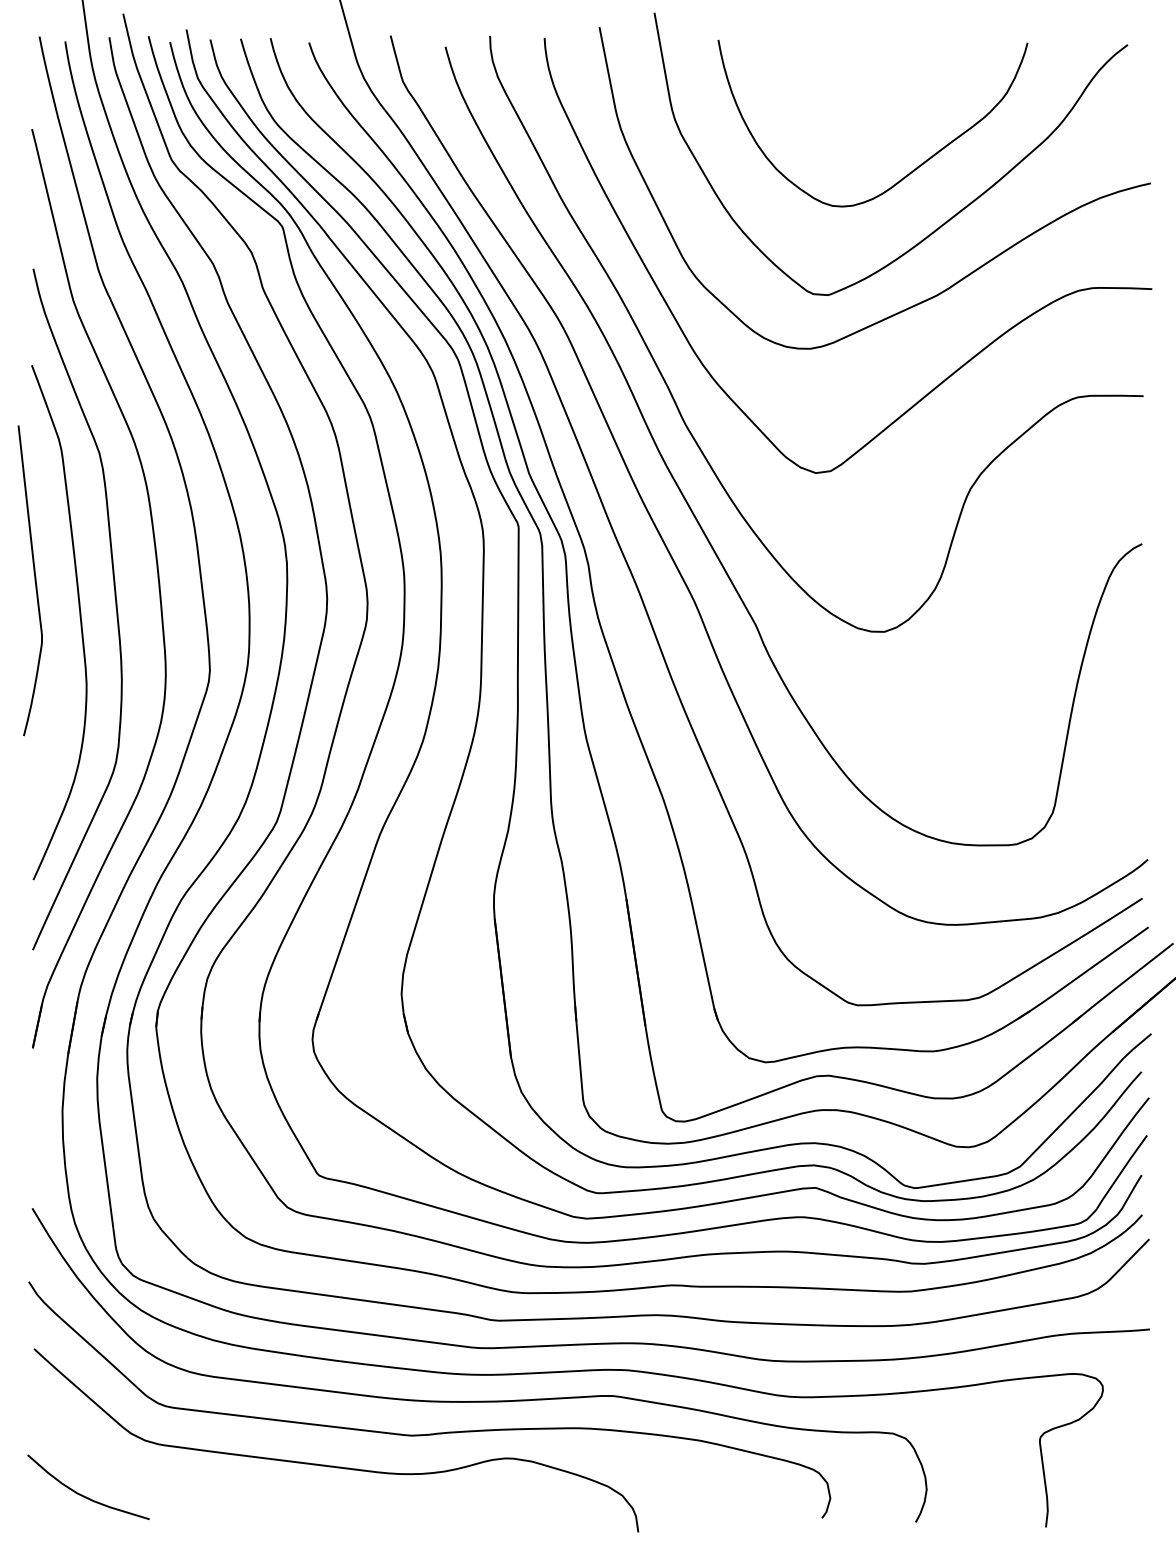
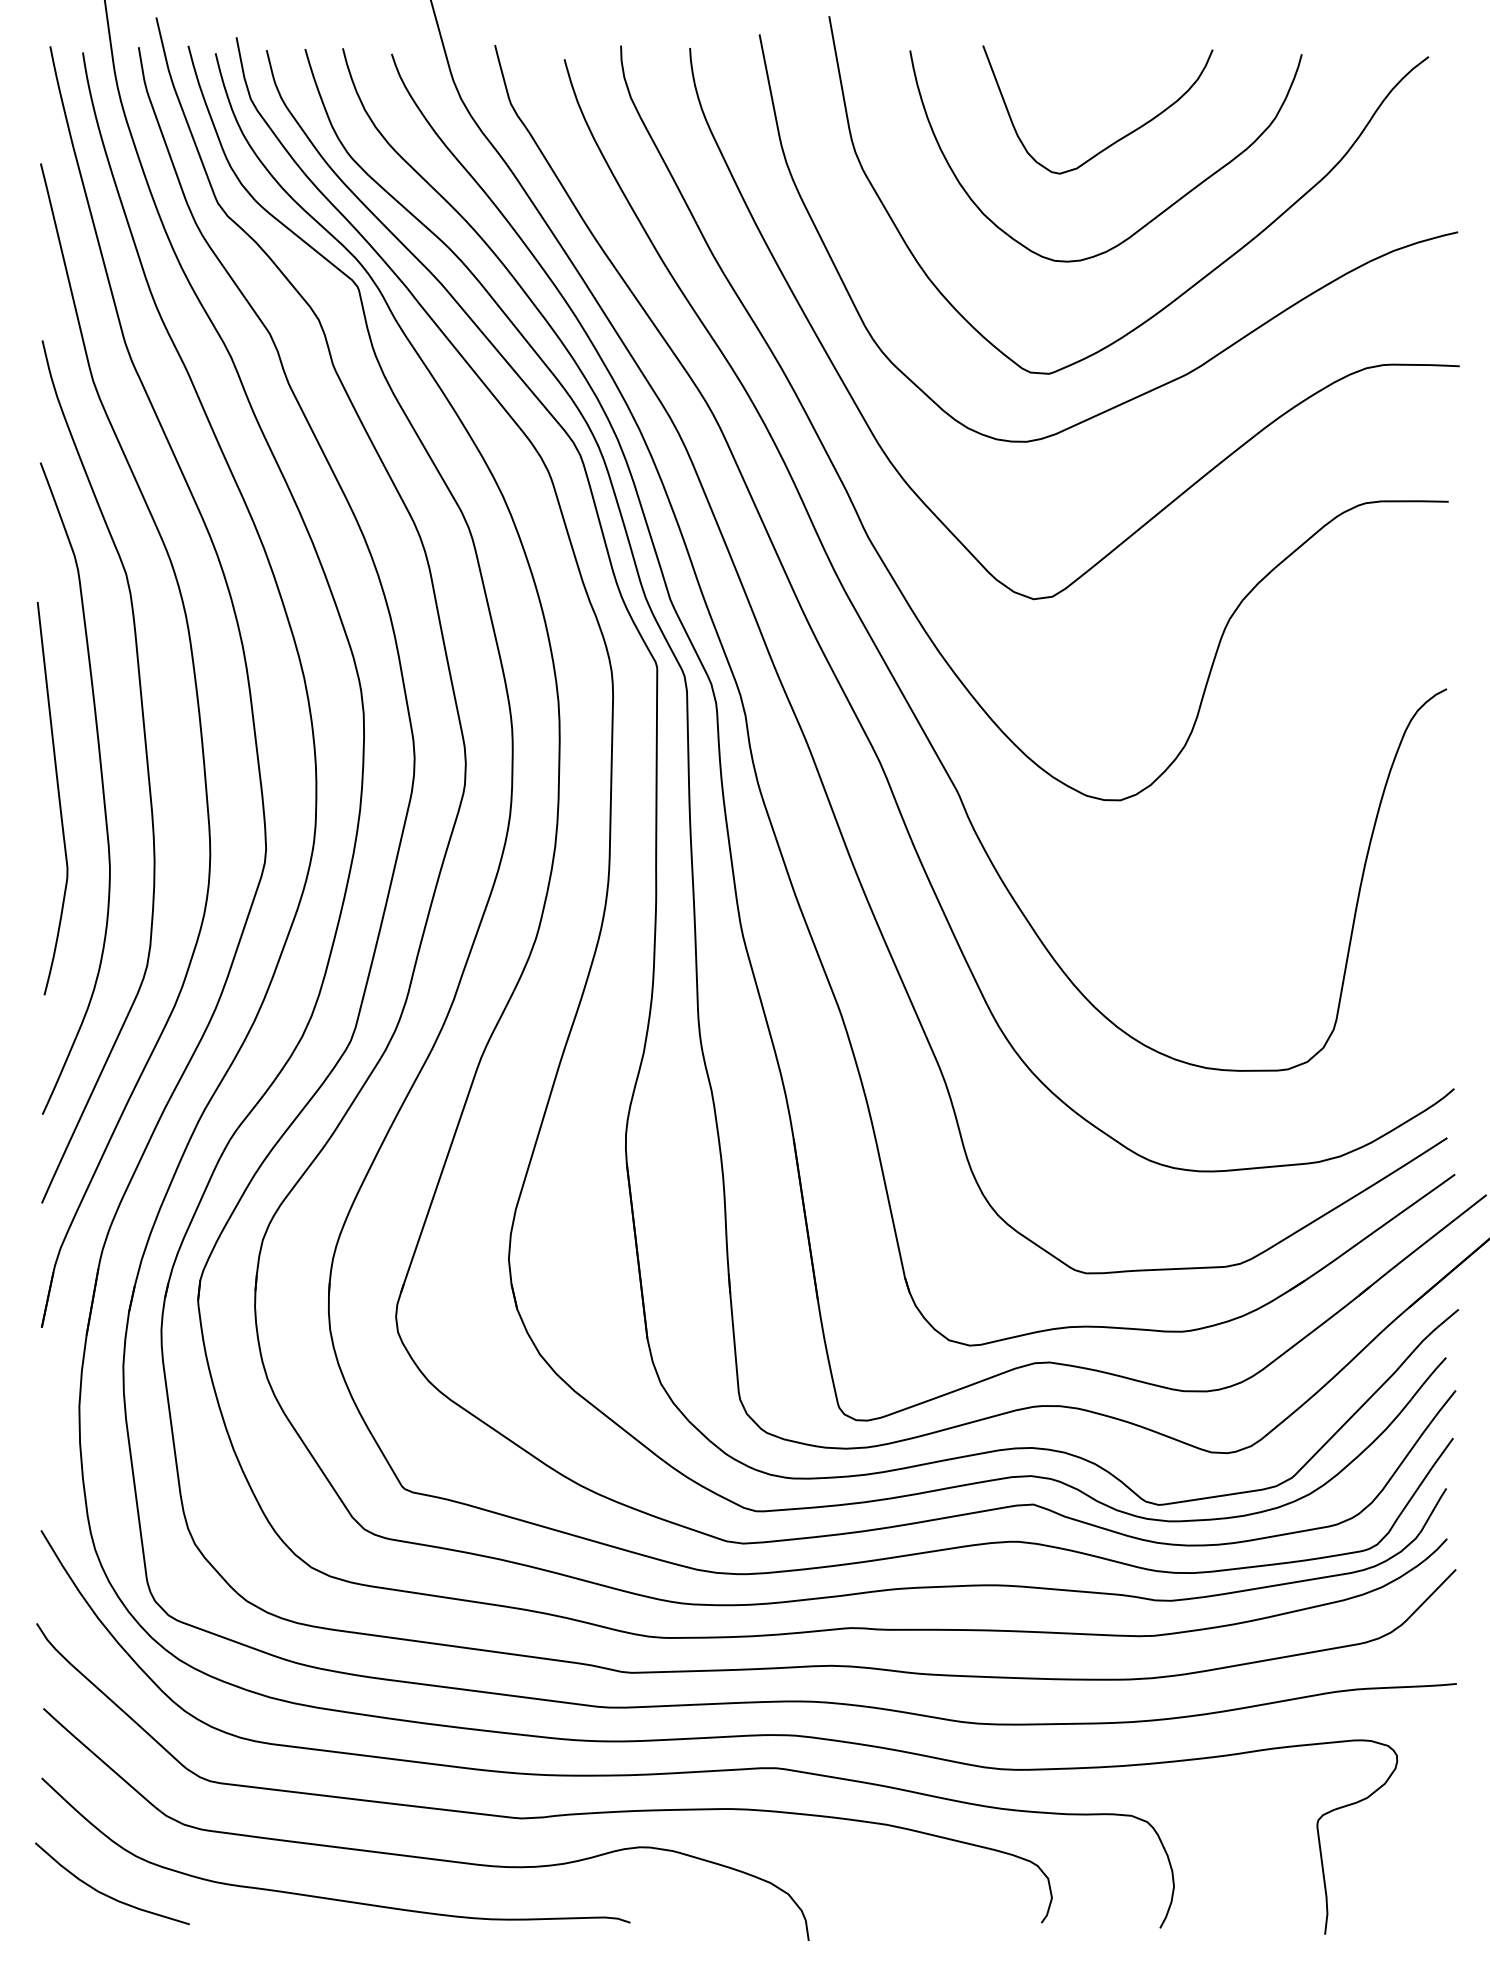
curve: (881, 110) -> (1116, 140), added
curve: (34, 580) -> (58, 798), moved
curve: (259, 1498) -> (328, 1897), added

